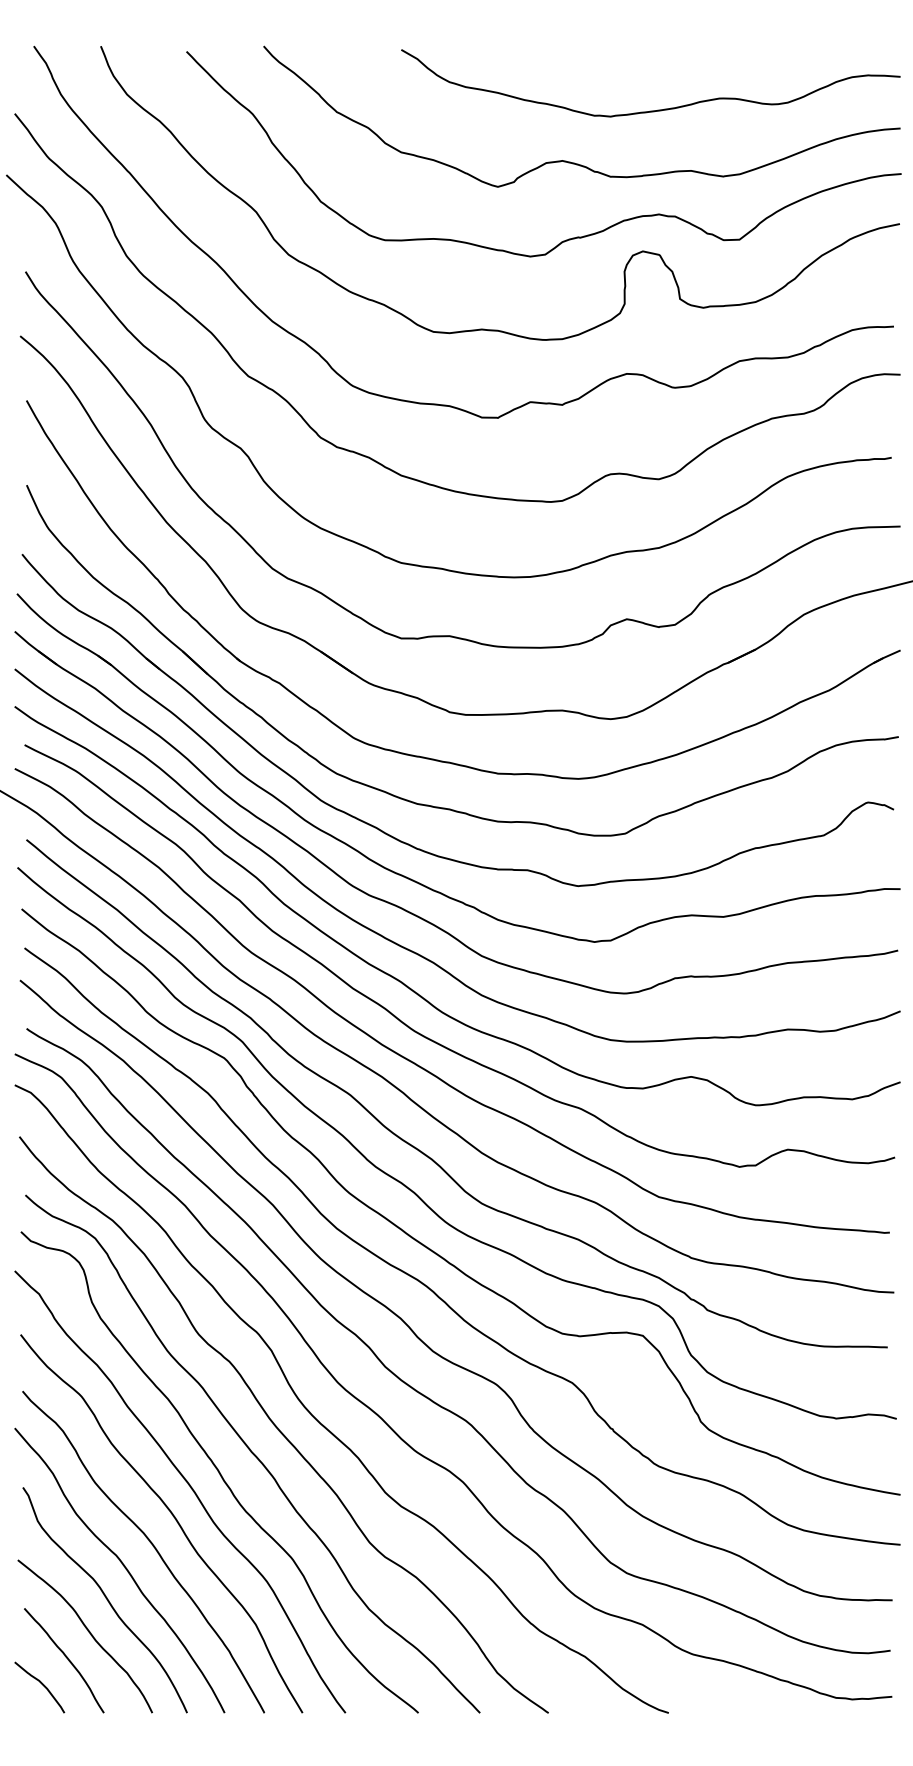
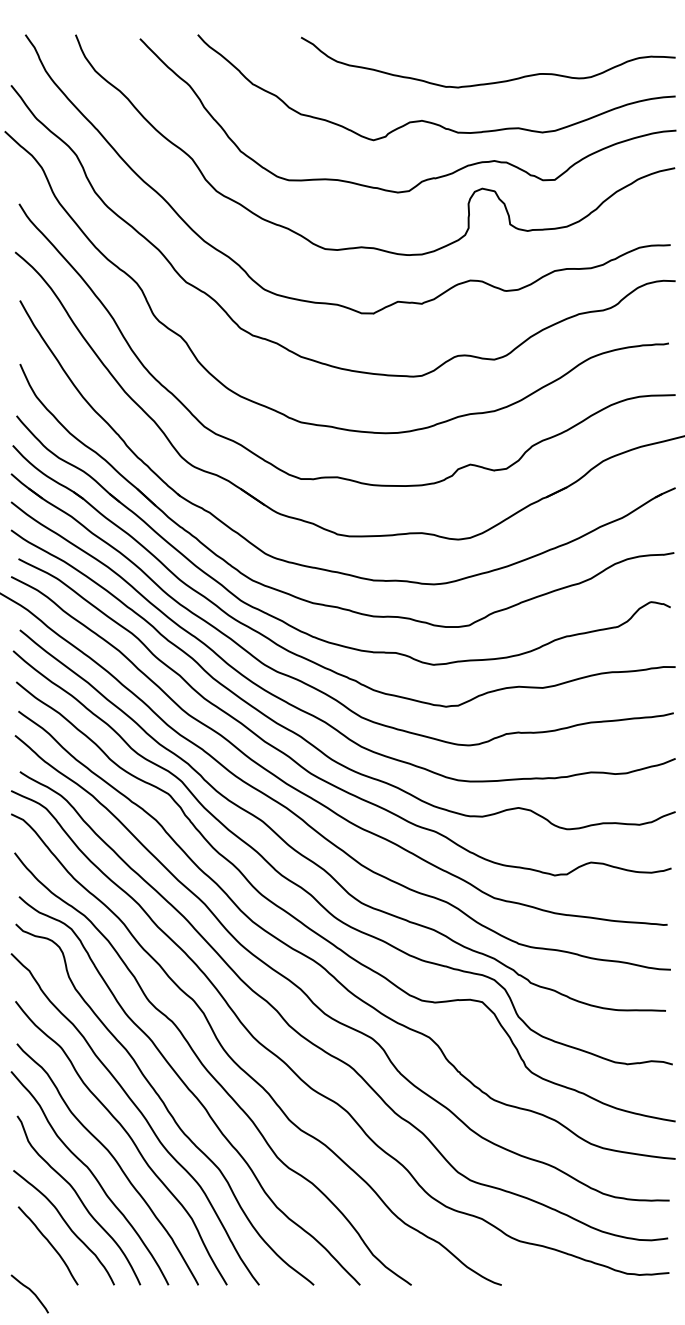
curve: (40, 1684) -> (30, 1291), moved

